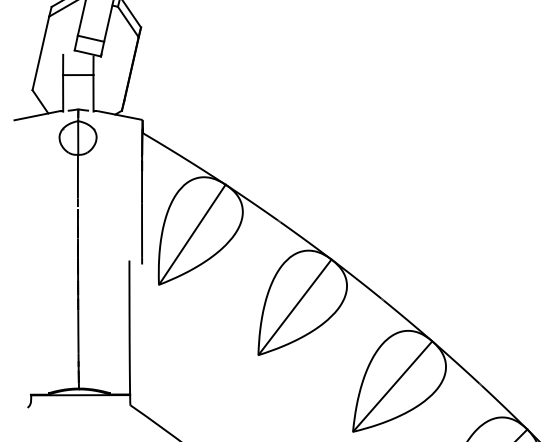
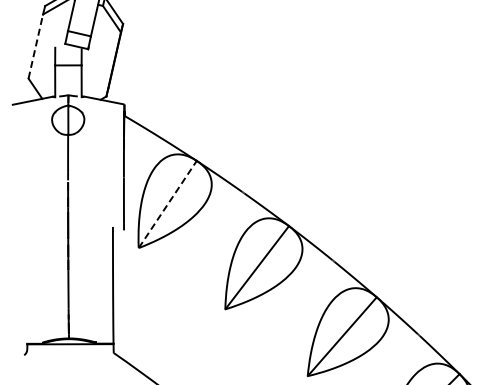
line: (40, 53) -> (35, 46), solid -> dashed
line: (193, 234) -> (168, 204), solid -> dashed

